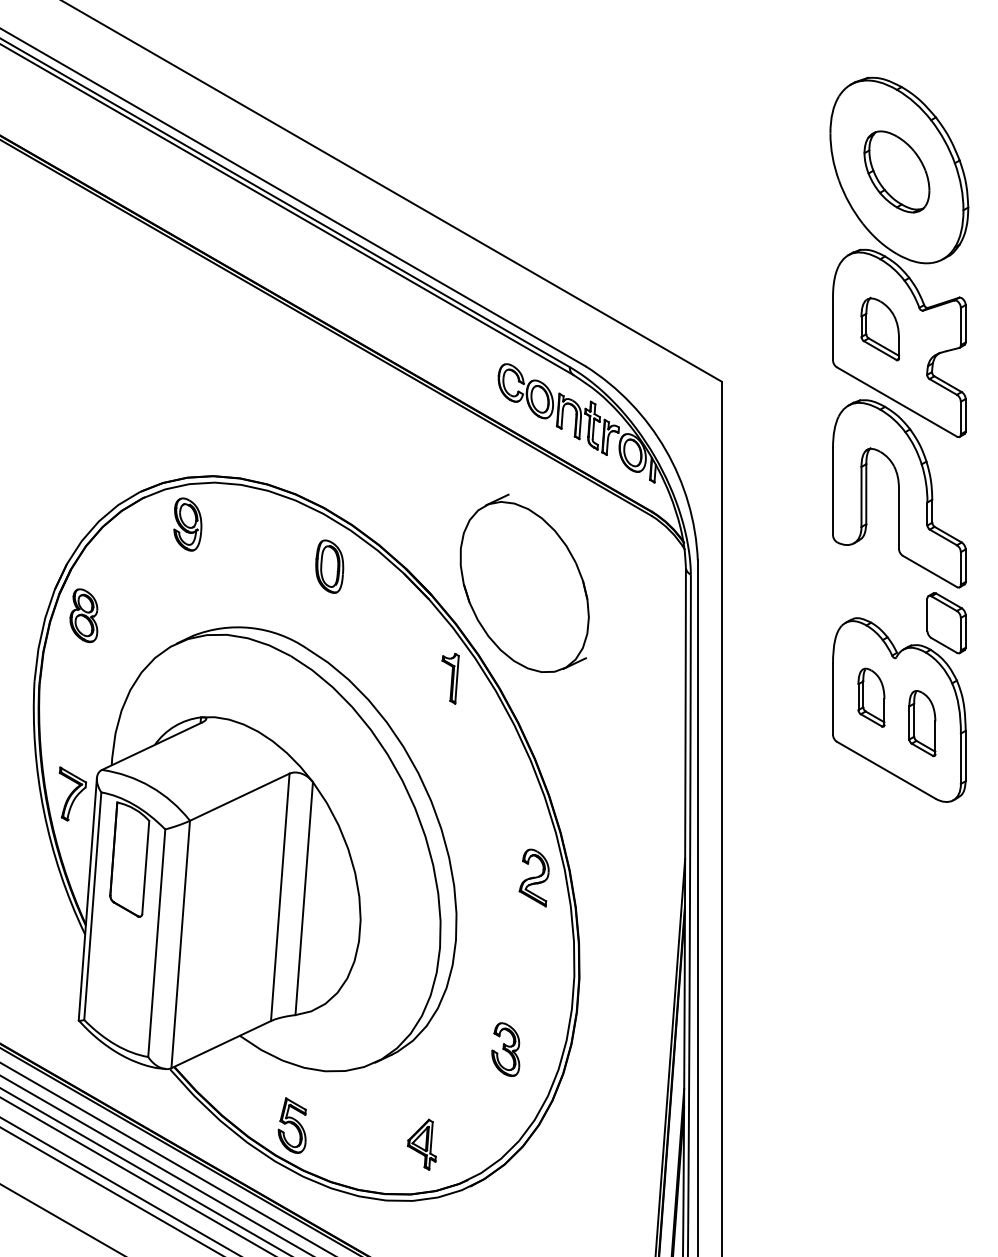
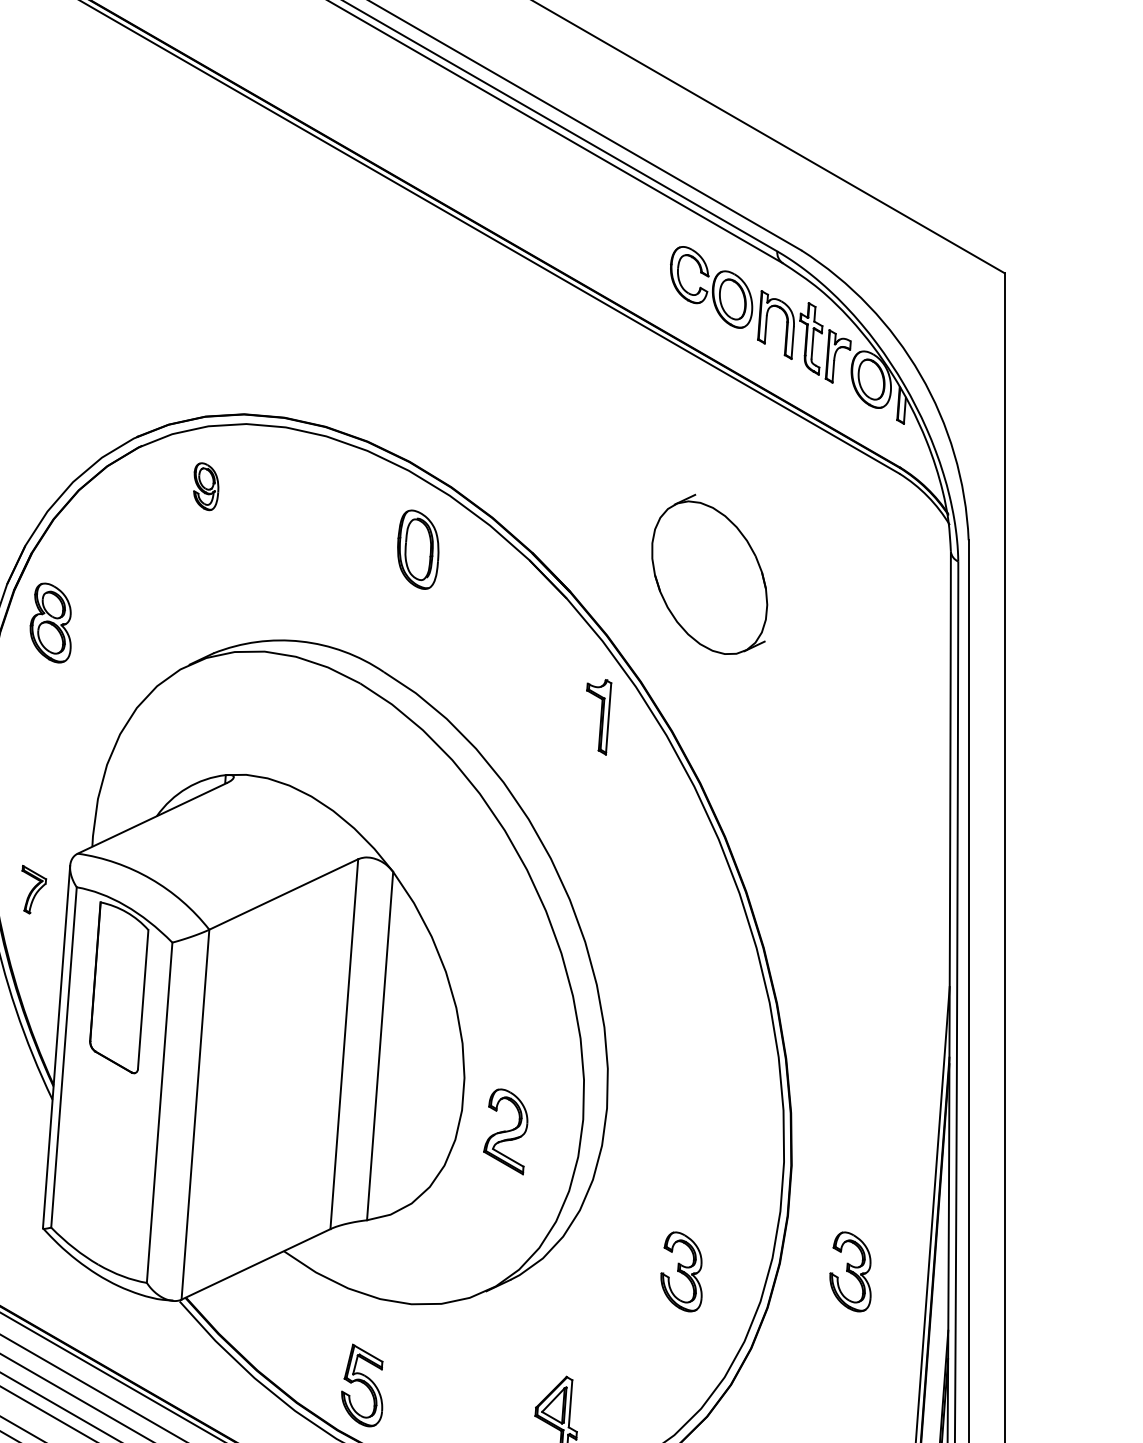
part: (187, 524) -> (205, 486), size x0.6
part: (524, 582) -> (709, 573), size x0.6
part: (72, 793) -> (33, 888), size x0.6
part: (533, 877) -> (504, 1131), moved
part: (618, 1049) -> (850, 1271), added

